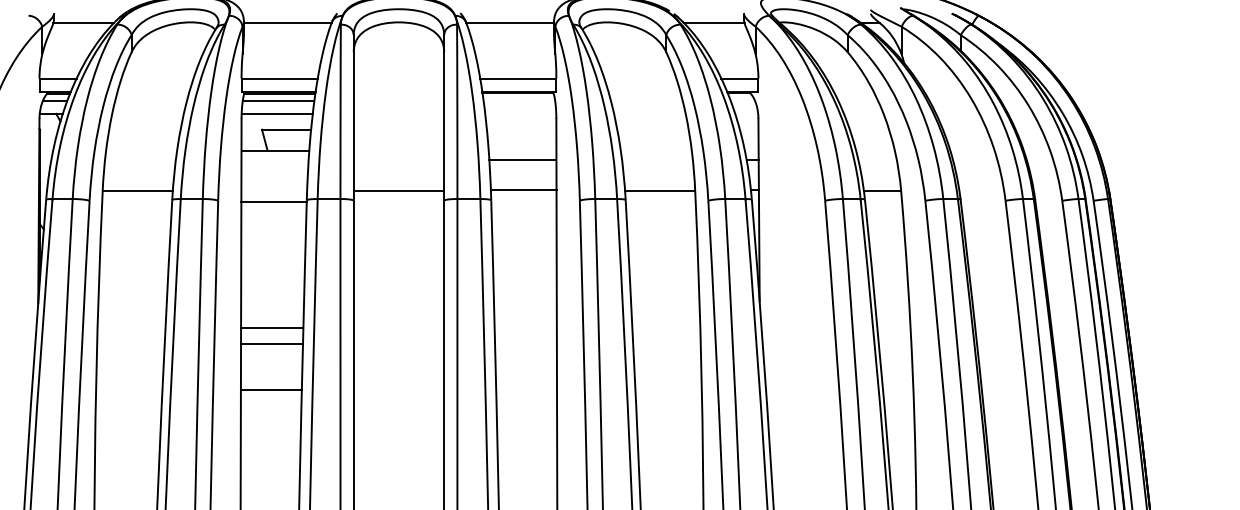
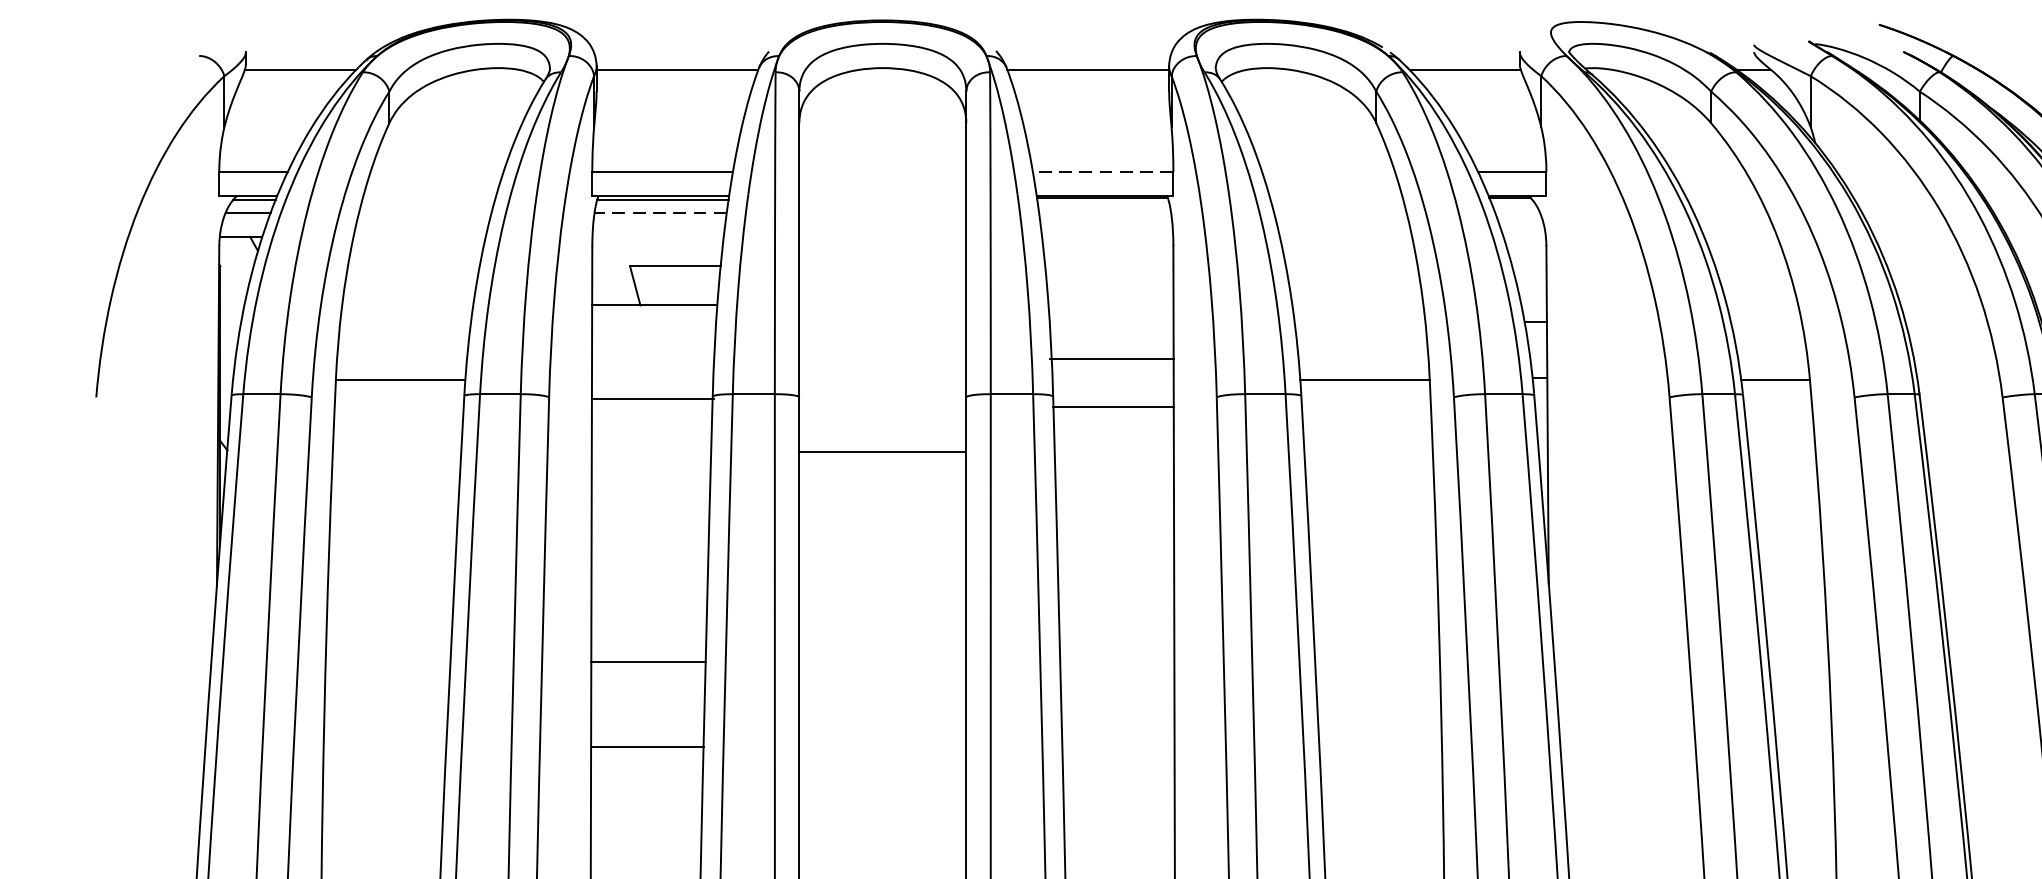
line: (517, 78) -> (1101, 171), solid -> dashed
line: (278, 100) -> (660, 212), solid -> dashed
line: (276, 113) -> (656, 236), removed
line: (522, 160) -> (1110, 359), moved
line: (523, 190) -> (1112, 407), moved
line: (398, 191) -> (881, 452), moved
line: (272, 328) -> (649, 633), removed

